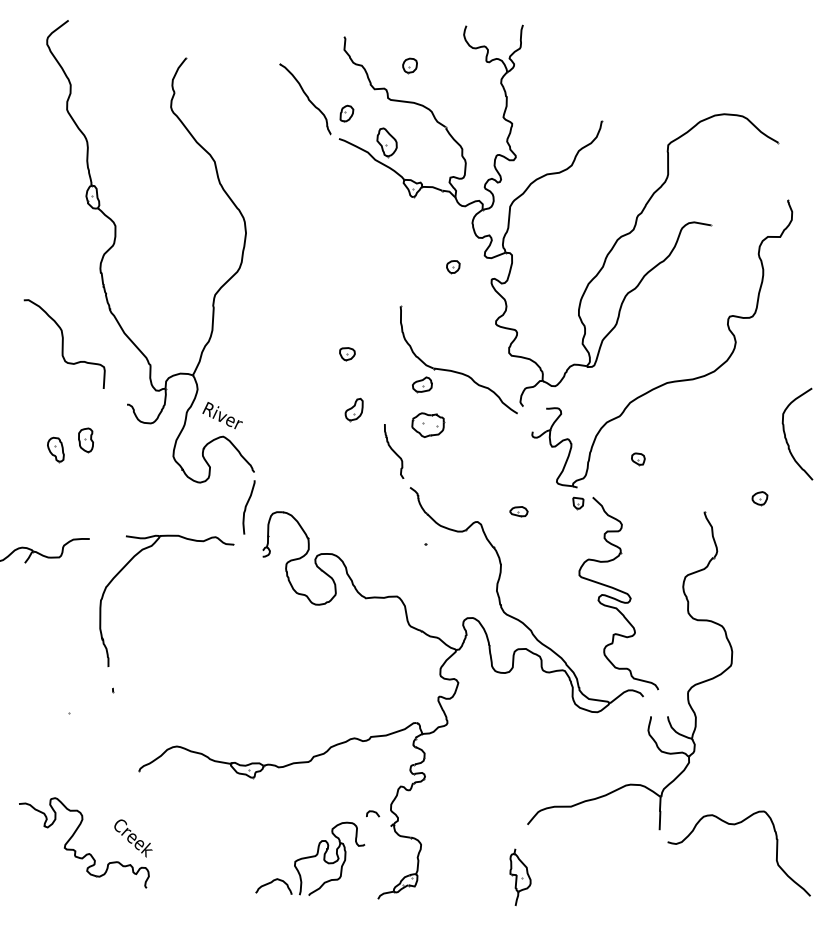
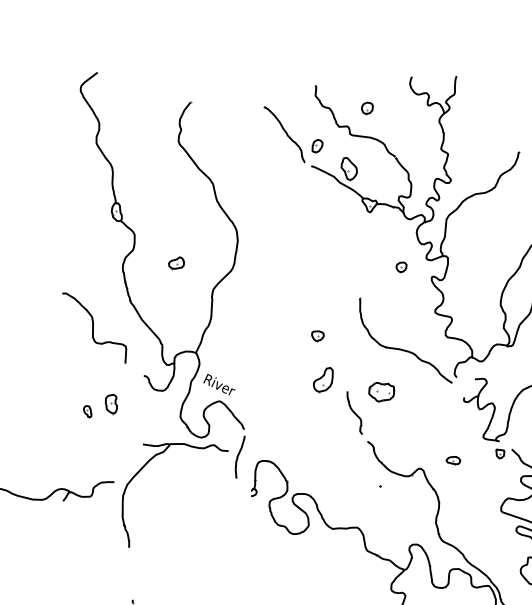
part: (422, 384) -> (176, 262), moved
part: (353, 409) -> (322, 379), size x1.4
part: (55, 449) -> (87, 411), size x0.6
part: (127, 565) -> (144, 467), moved

